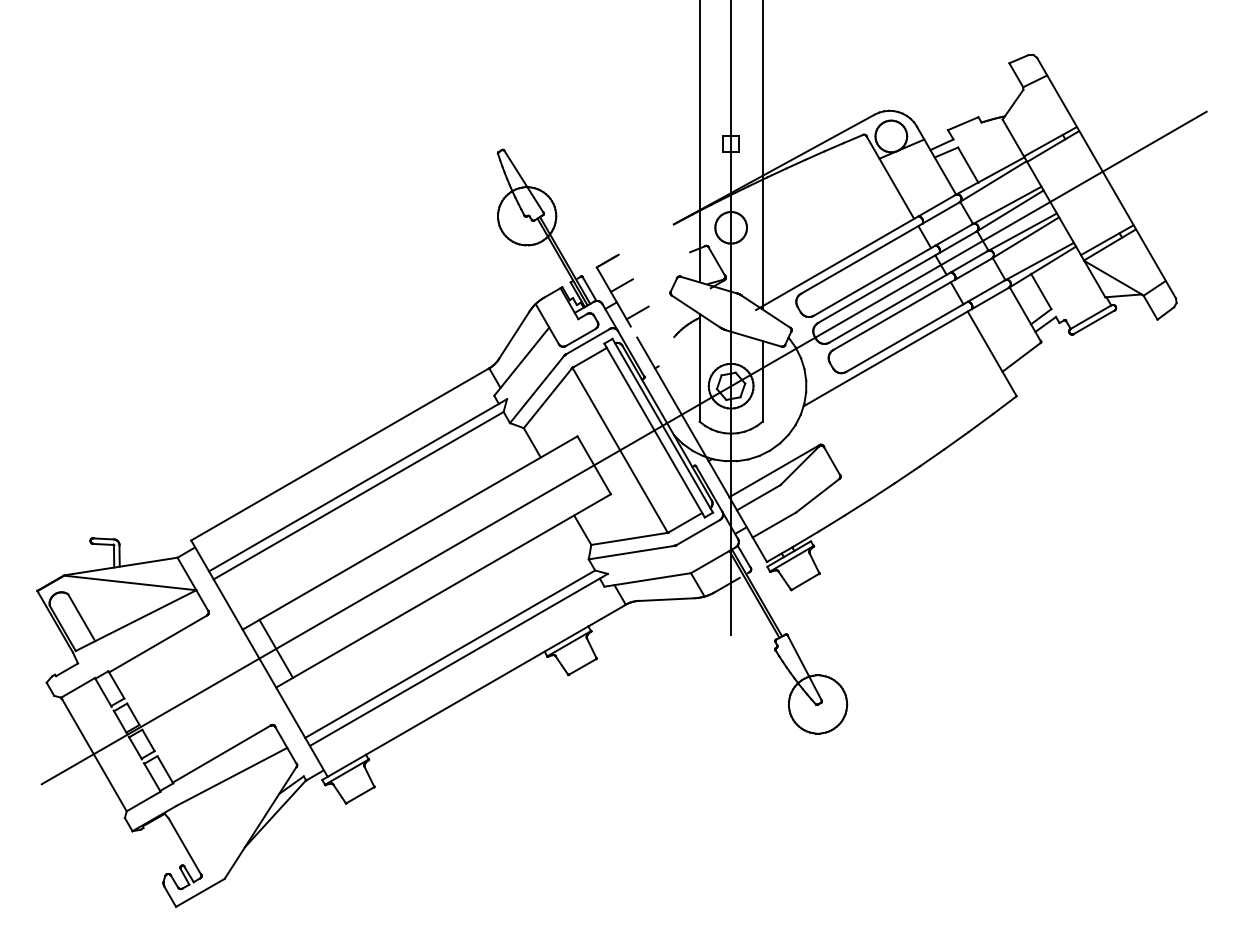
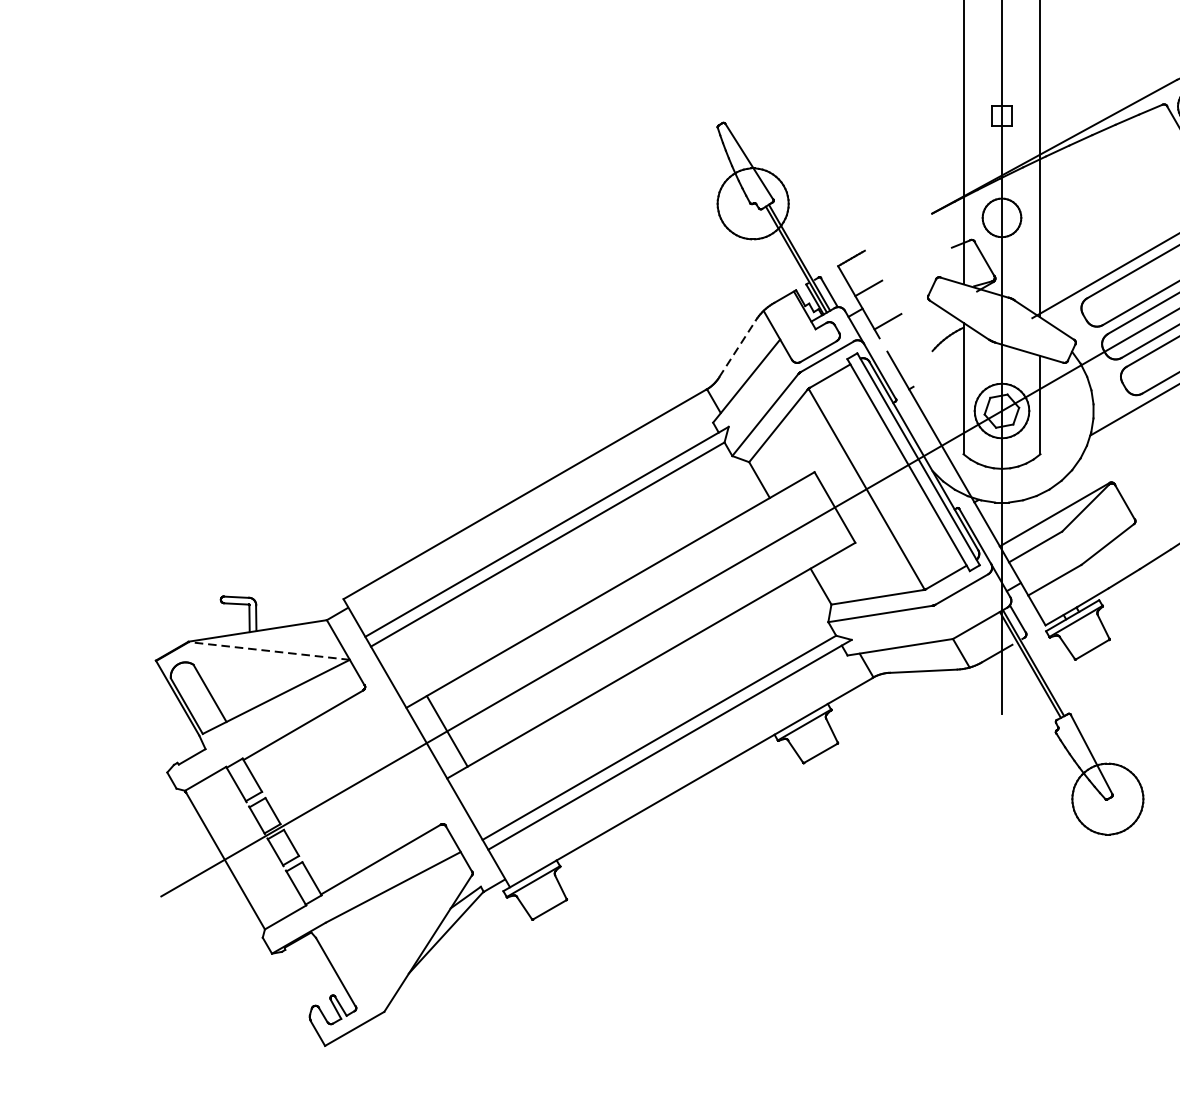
line: (514, 335) -> (737, 349), solid -> dashed
line: (129, 582) -> (268, 650), solid -> dashed

